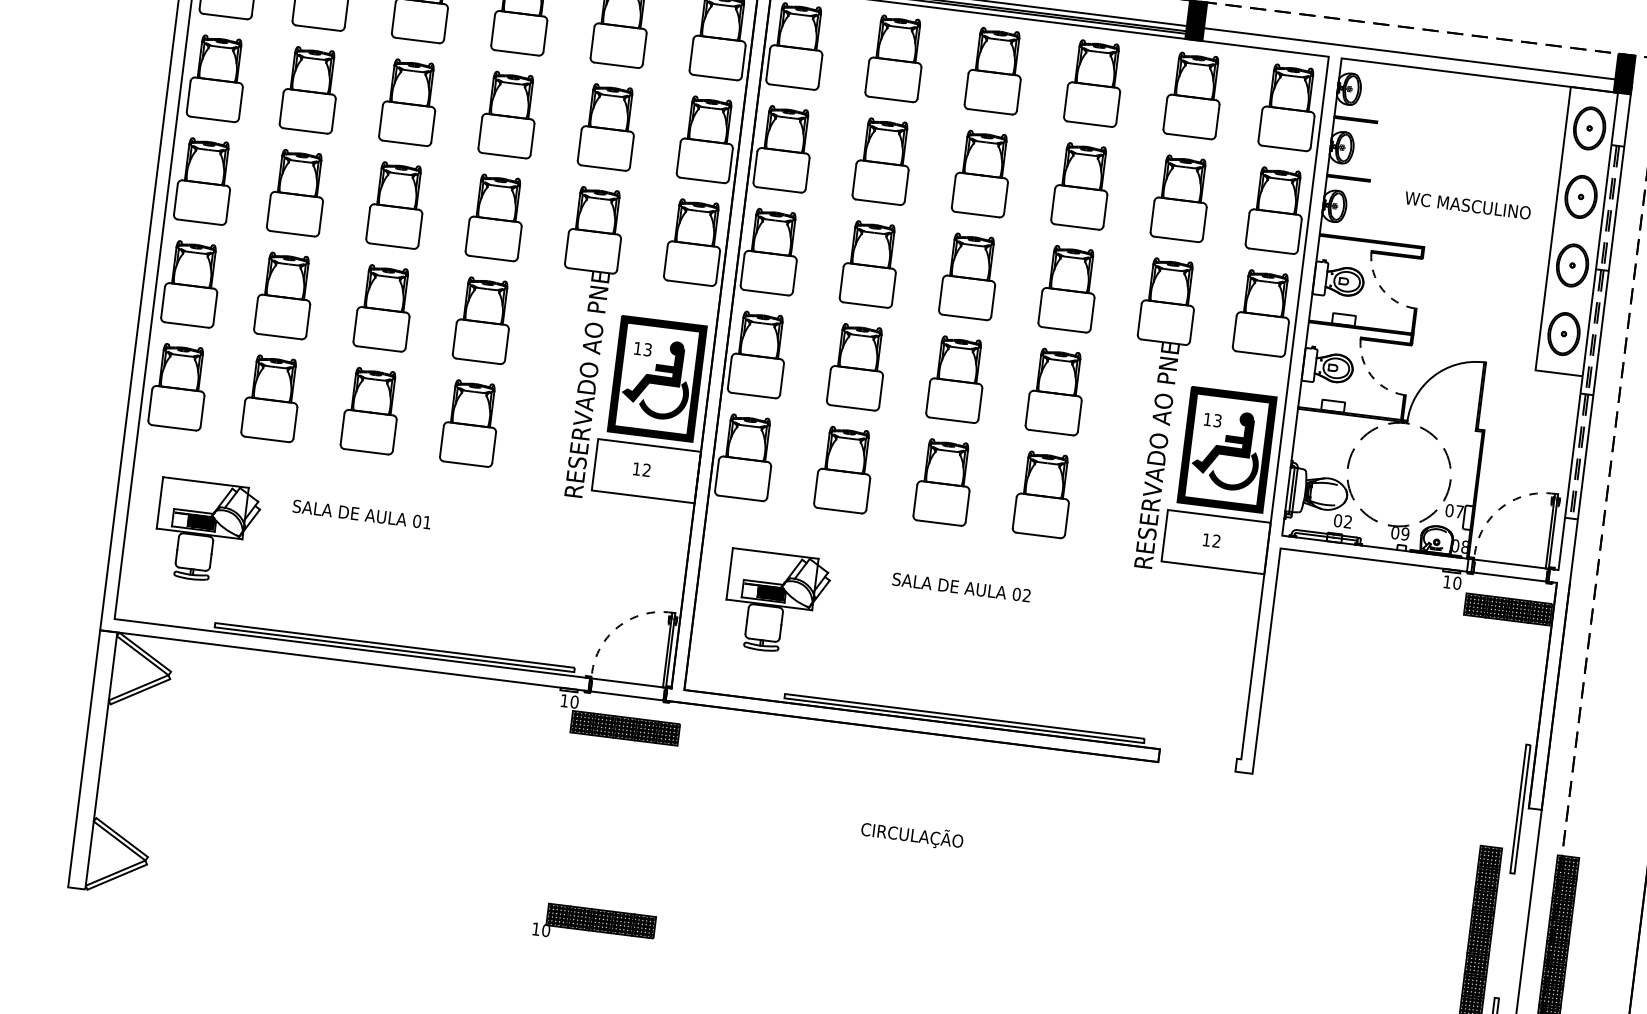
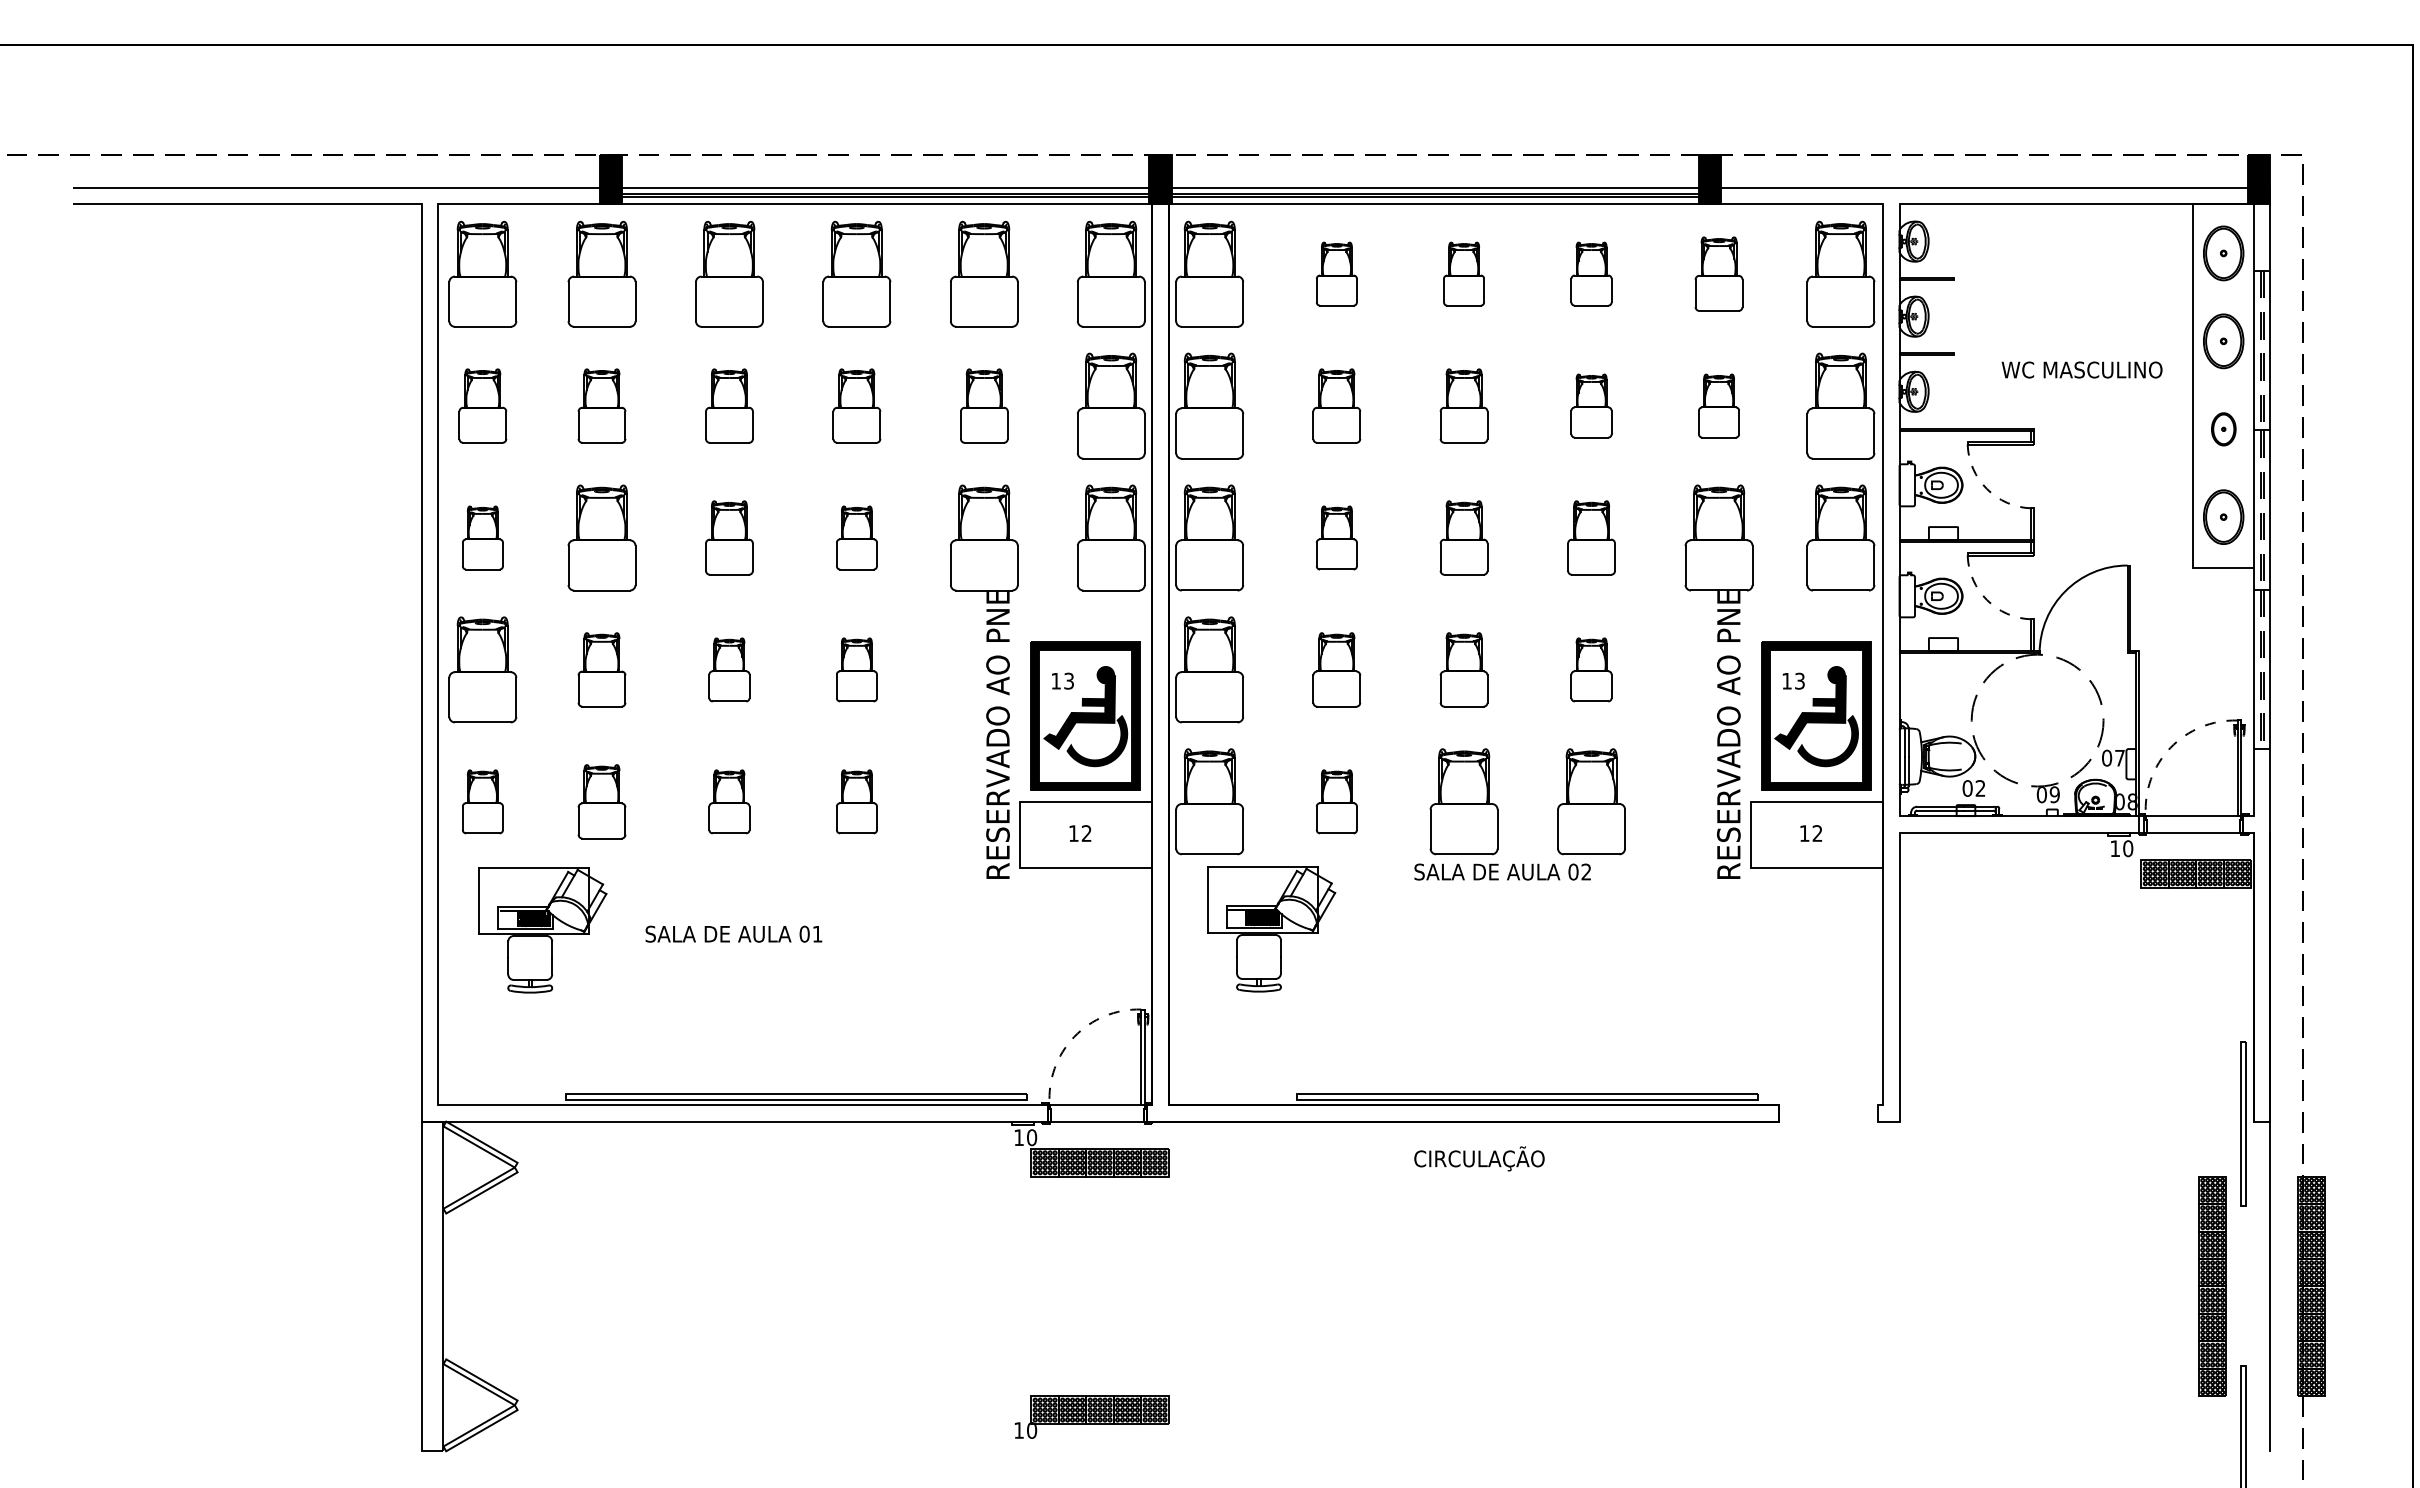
part: (895, 57) -> (1336, 273), size x0.6
part: (994, 70) -> (1463, 273), size x0.6
part: (217, 77) -> (482, 405), size x0.7
part: (1094, 82) -> (1591, 273), size x0.6
part: (310, 89) -> (601, 405), size x0.7
part: (1193, 95) -> (1718, 273), size x0.7
part: (409, 101) -> (729, 405), size x0.7
part: (508, 114) -> (856, 405), size x0.7
part: (608, 126) -> (984, 405), size x0.7
part: (883, 160) -> (1336, 405), size x0.7
part: (982, 173) -> (1463, 405), size x0.7
part: (204, 180) -> (482, 537), size x0.6
part: (1081, 185) -> (1591, 405), size x0.6
part: (1180, 197) -> (1718, 405), size x0.6
part: (397, 204) -> (729, 537), size x0.7
part: (496, 217) -> (856, 537), size x0.6
part: (870, 263) -> (1336, 537), size x0.6
part: (1572, 265) -> (2223, 429), size x0.6
part: (969, 276) -> (1463, 537), size x0.7
part: (1069, 288) -> (1591, 537), size x0.7
part: (284, 295) -> (601, 669), size x0.7
part: (384, 307) -> (729, 669), size x0.6
part: (483, 320) -> (856, 669), size x0.6
part: (857, 366) -> (1336, 669), size x0.7
part: (956, 379) -> (1463, 669), size x0.7
part: (178, 386) -> (482, 801), size x0.6
part: (1056, 391) -> (1591, 669), size x0.6
part: (271, 398) -> (601, 801), size x0.7
part: (371, 410) -> (729, 801), size x0.6
part: (470, 422) -> (856, 801), size x0.6
part: (844, 469) -> (1336, 801), size x0.6
part: (206, 531) -> (542, 930), moved
text: (961, 587) -> (1502, 871), moved
part: (776, 602) -> (1271, 929), moved
text: (912, 835) -> (1479, 1158), moved

